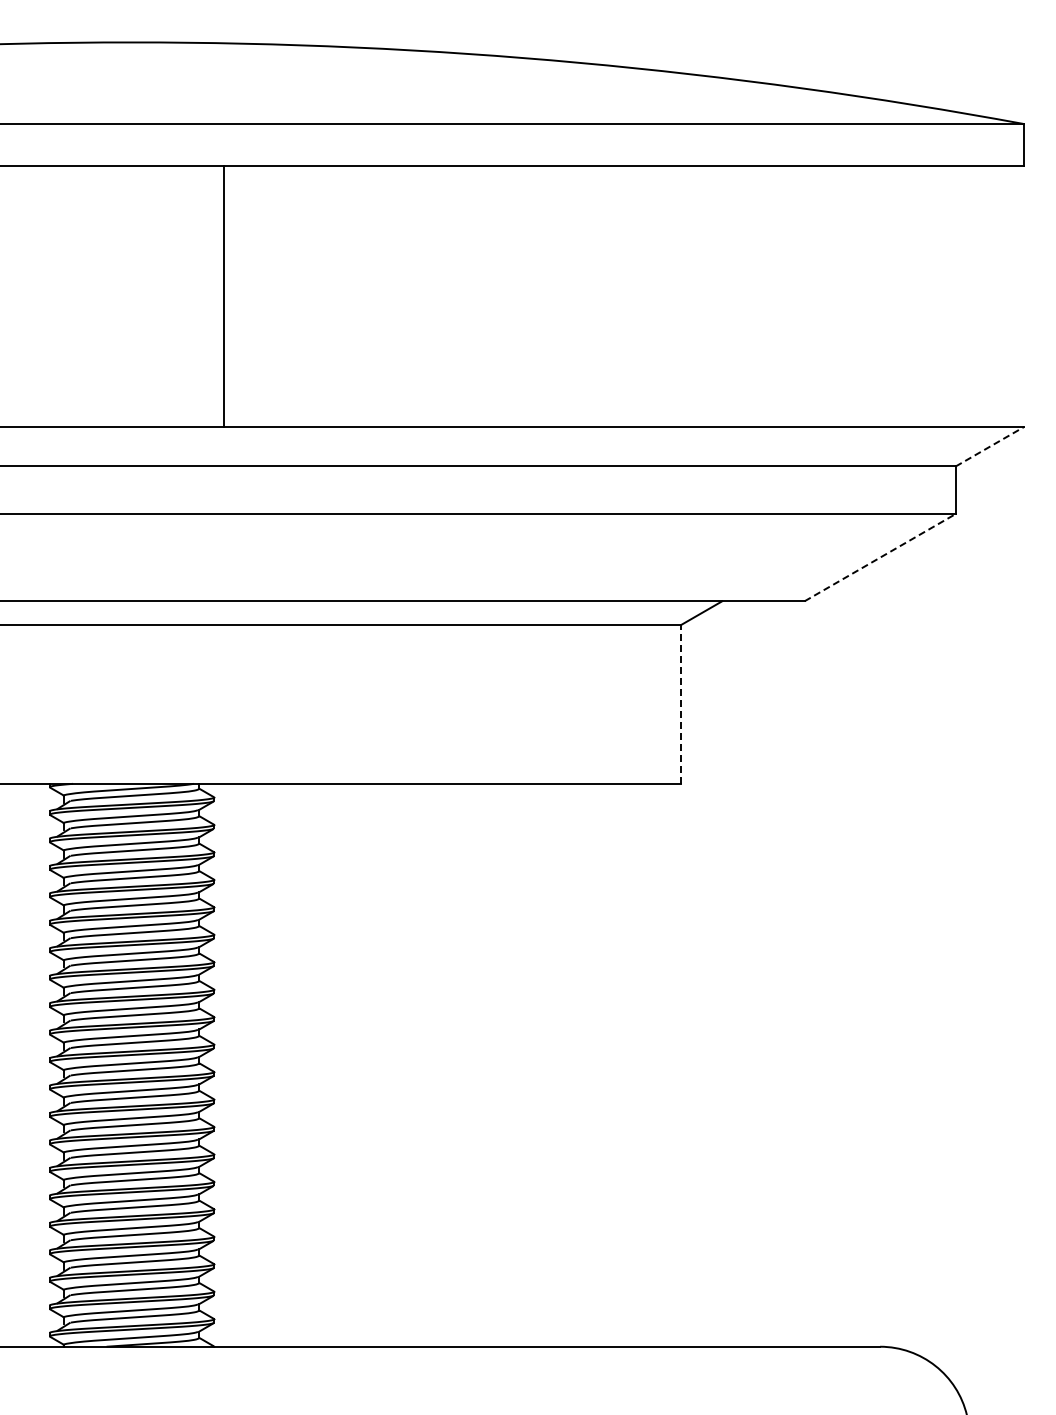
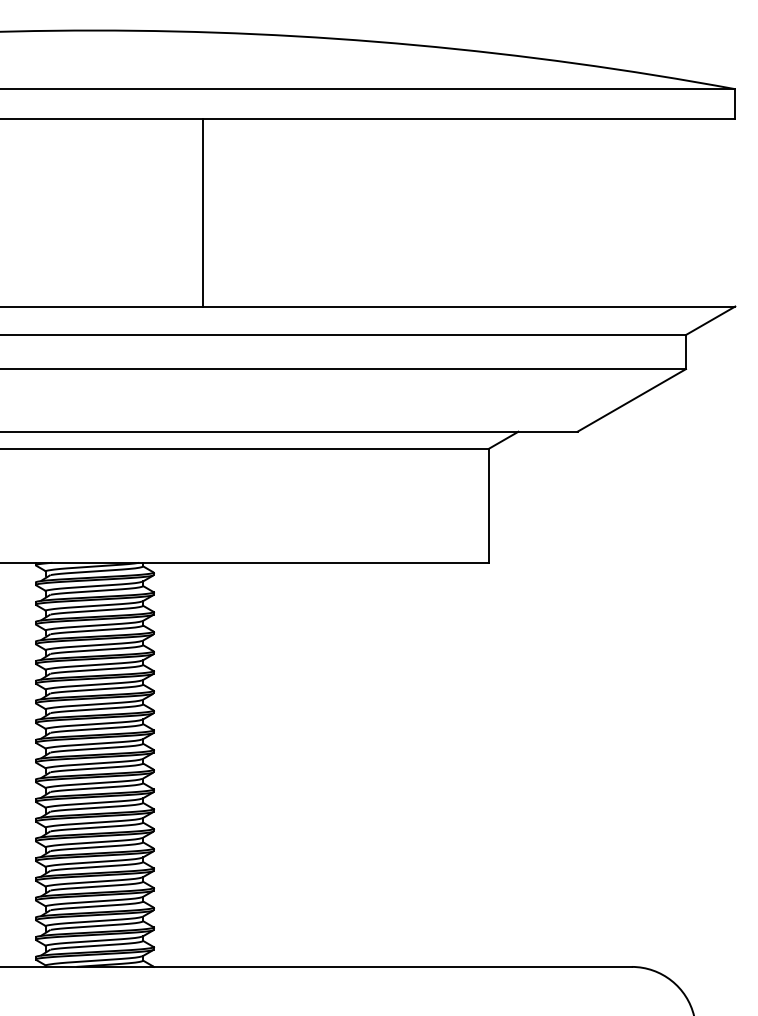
line: (223, 296) -> (202, 212), moved
line: (989, 446) -> (710, 320), dashed -> solid
line: (880, 557) -> (632, 400), dashed -> solid
line: (681, 703) -> (489, 505), dashed -> solid

